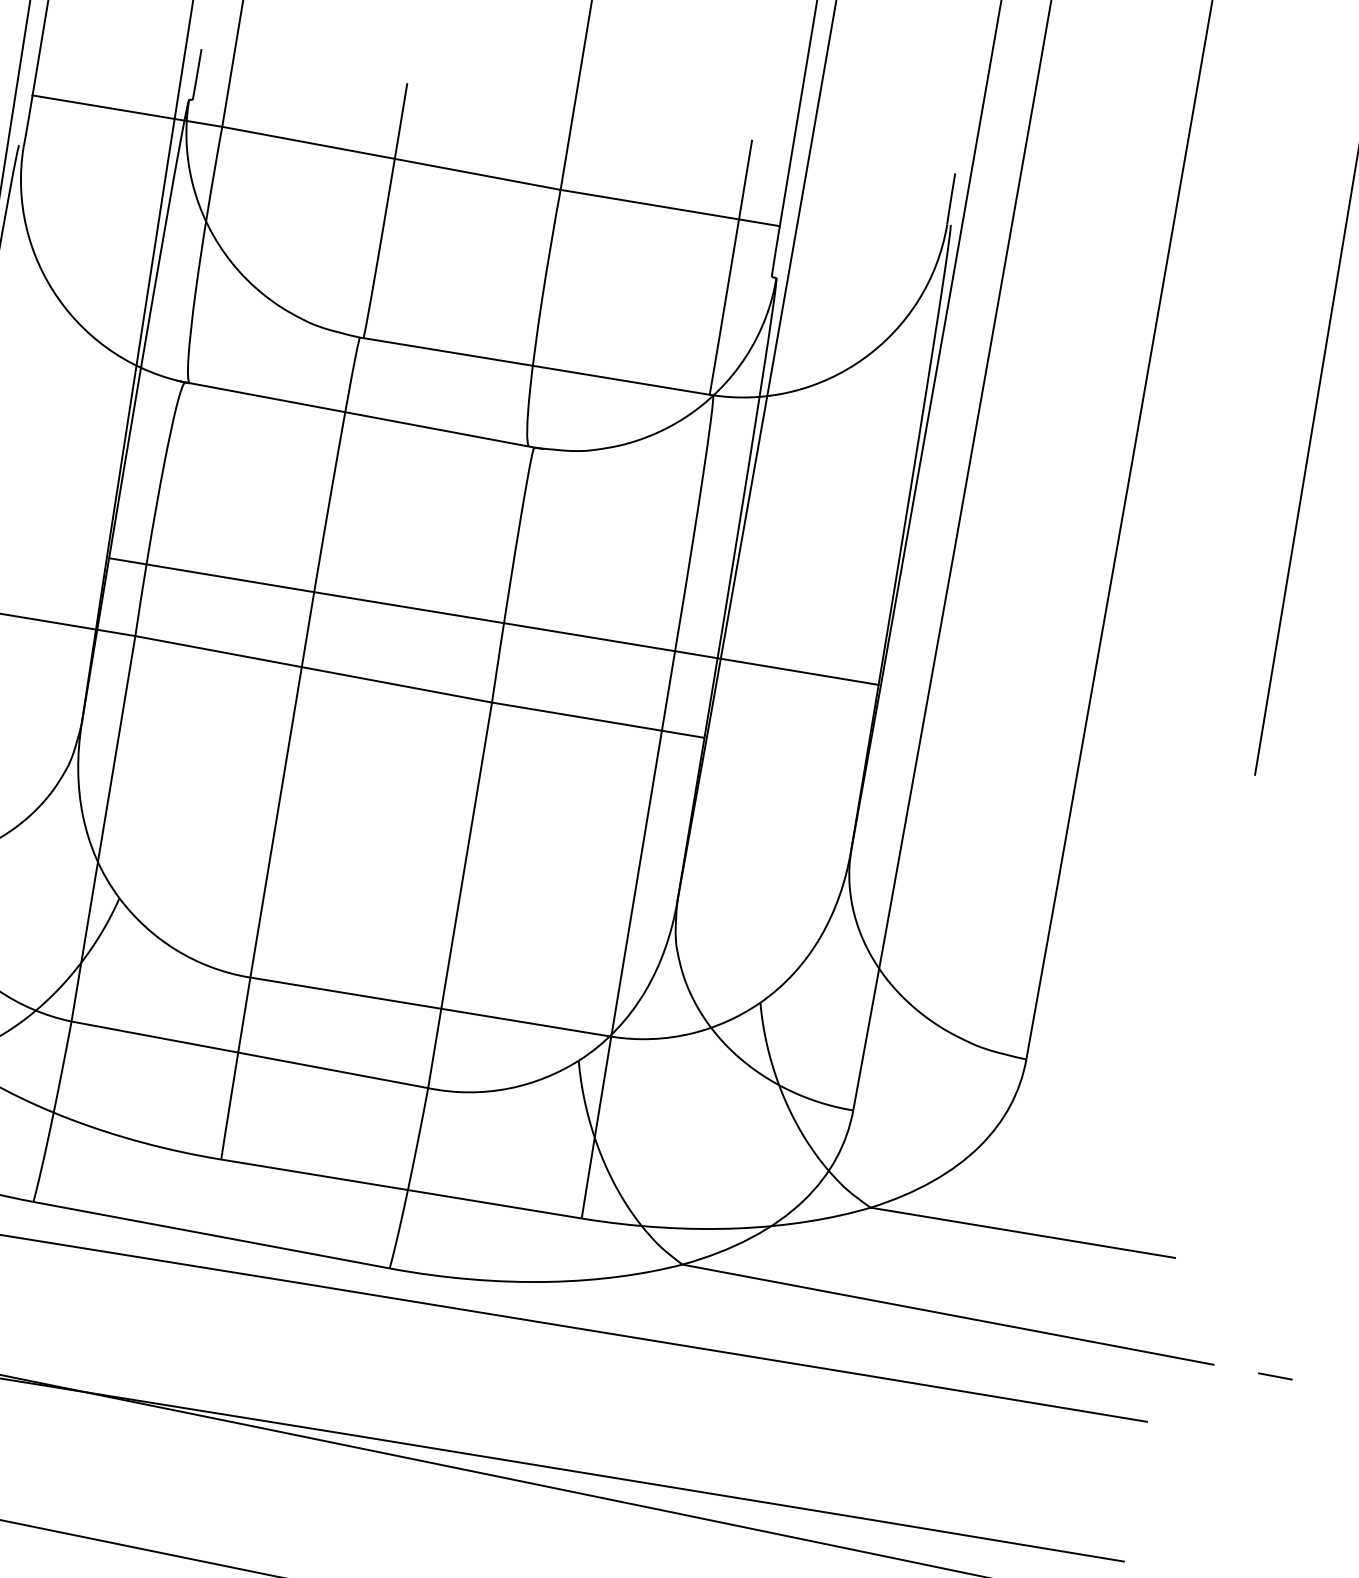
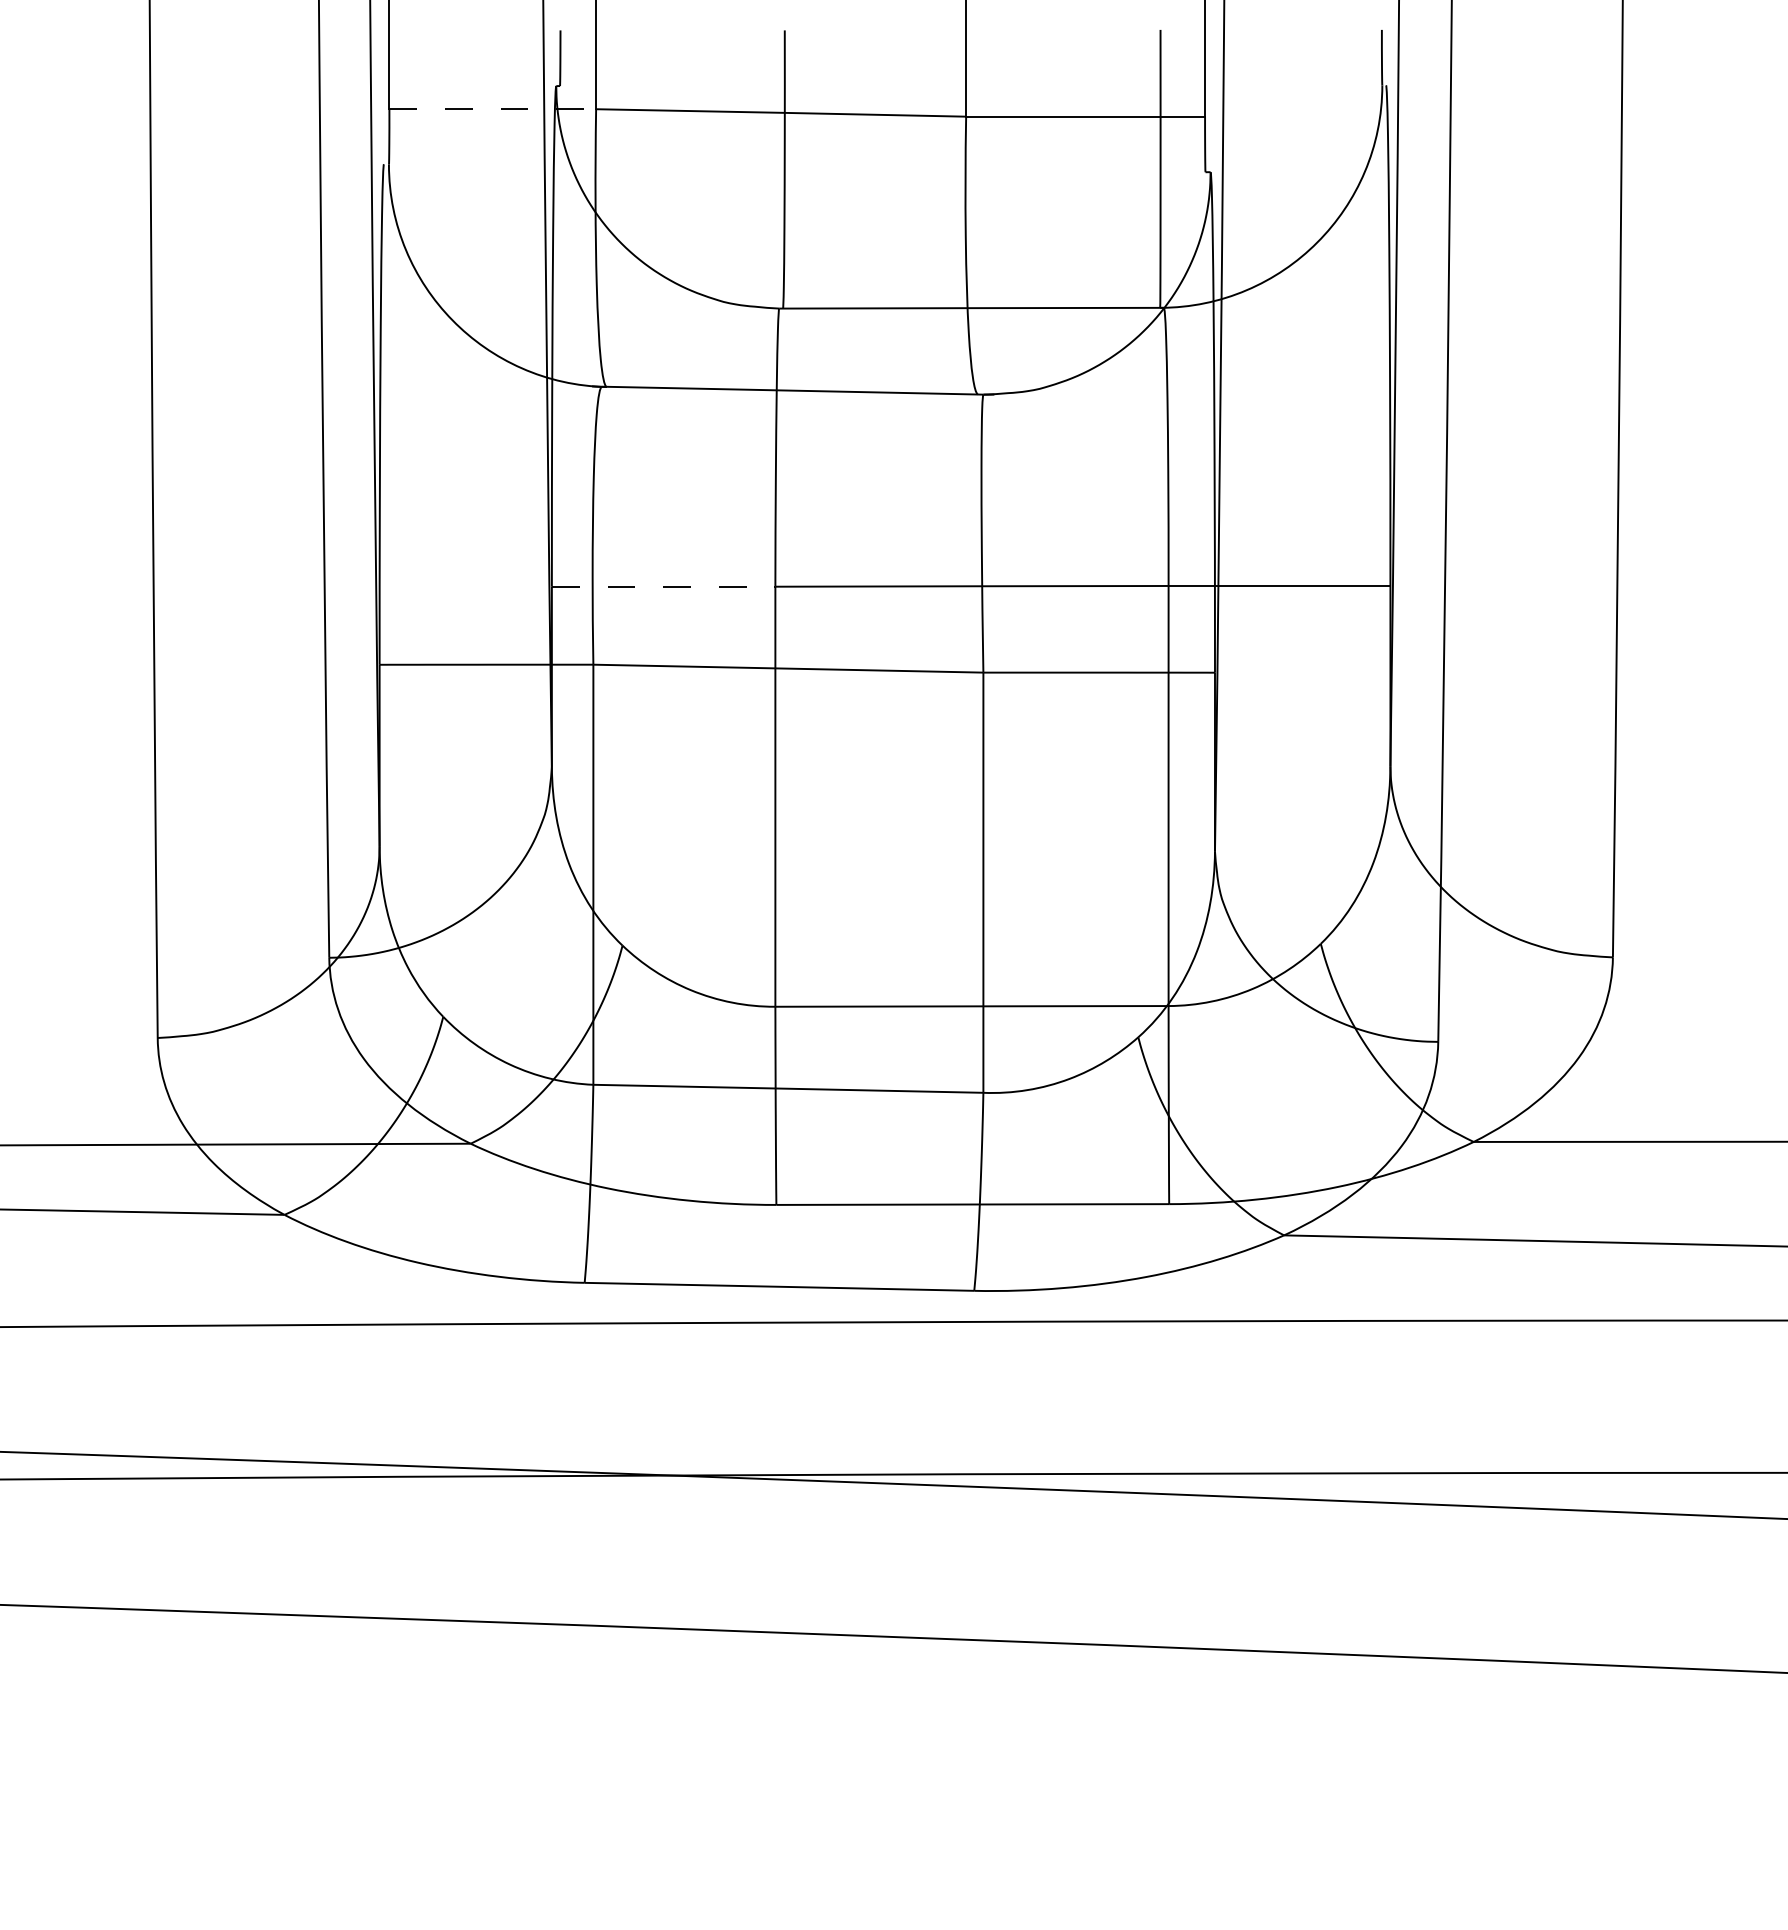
line: (128, 111) -> (493, 109), solid -> dashed
line: (211, 574) -> (663, 586), solid -> dashed

